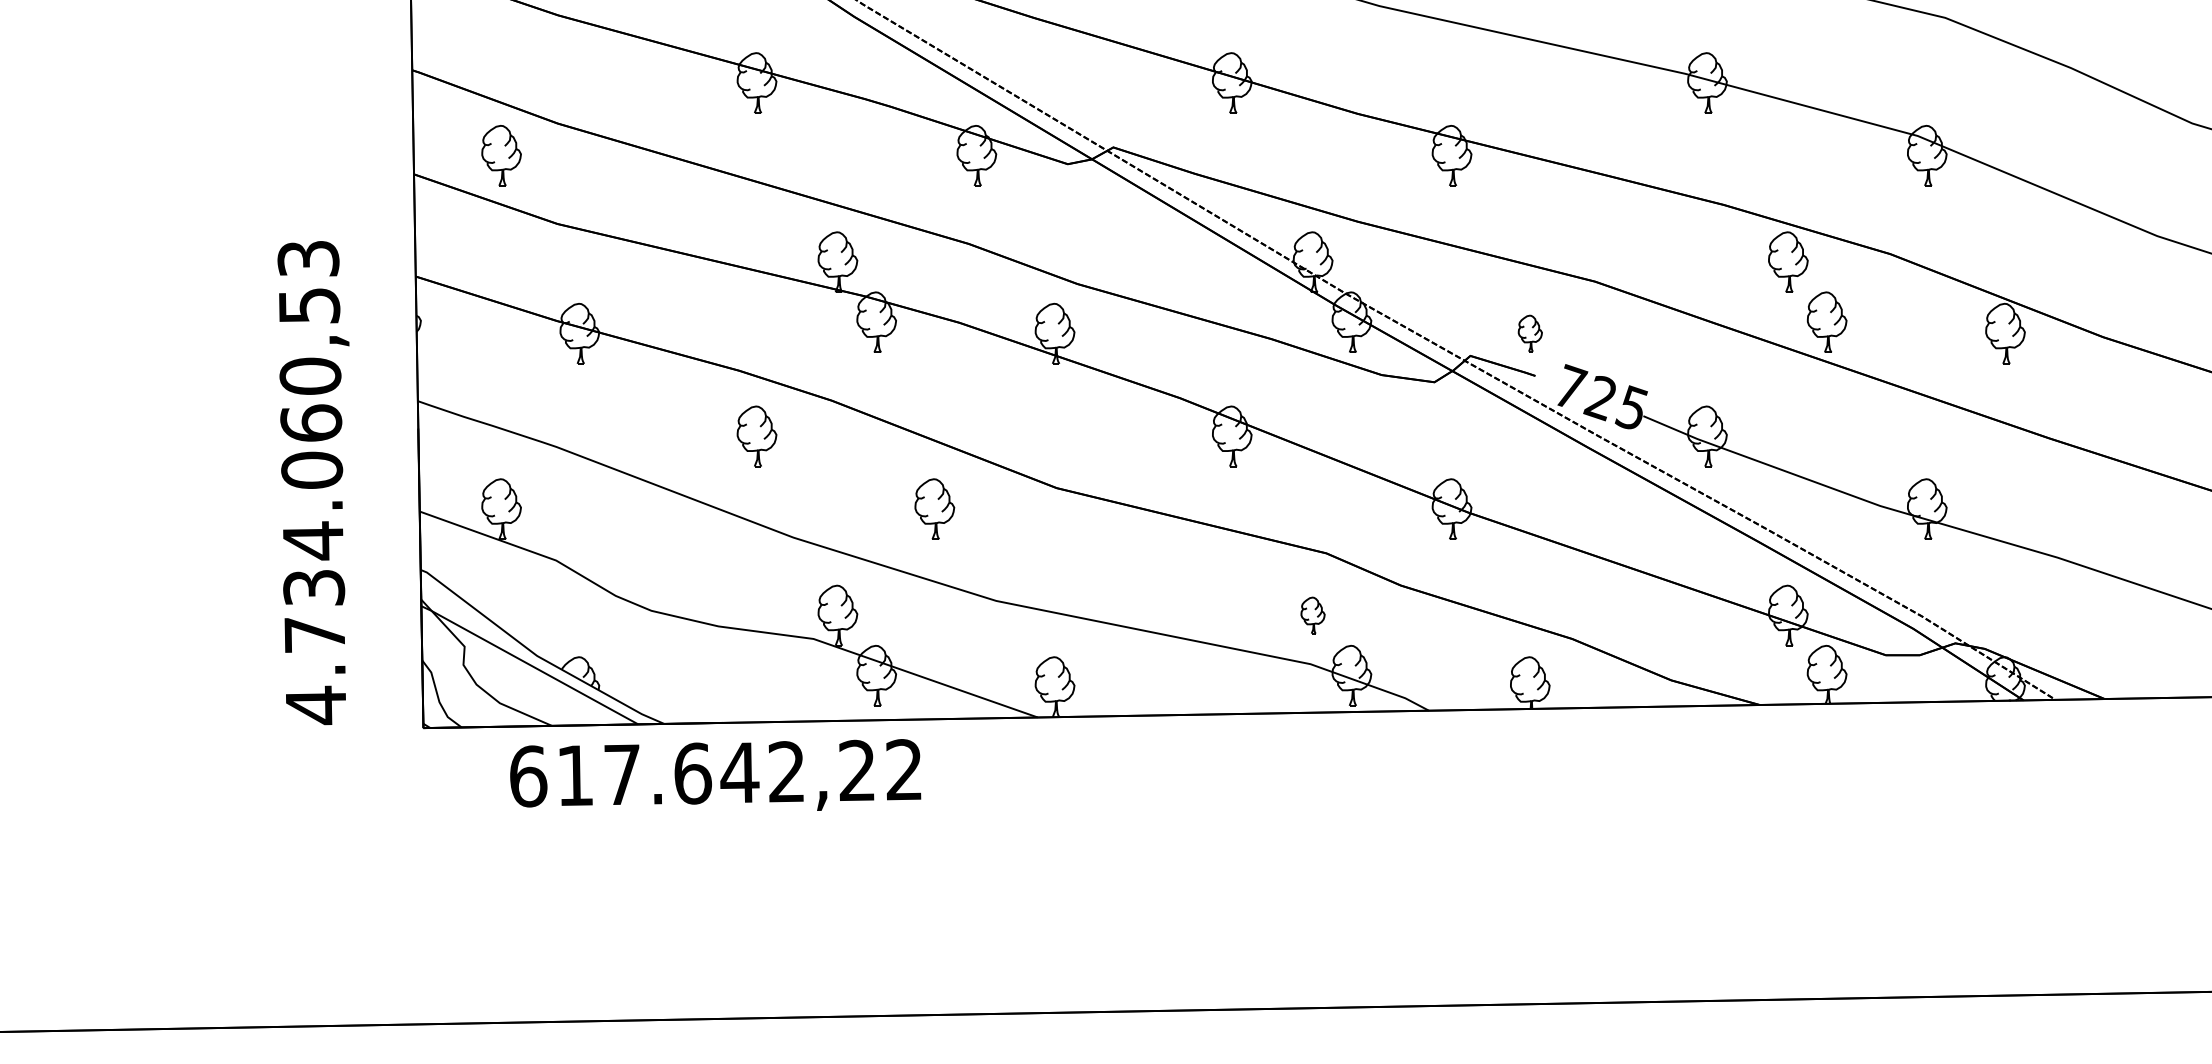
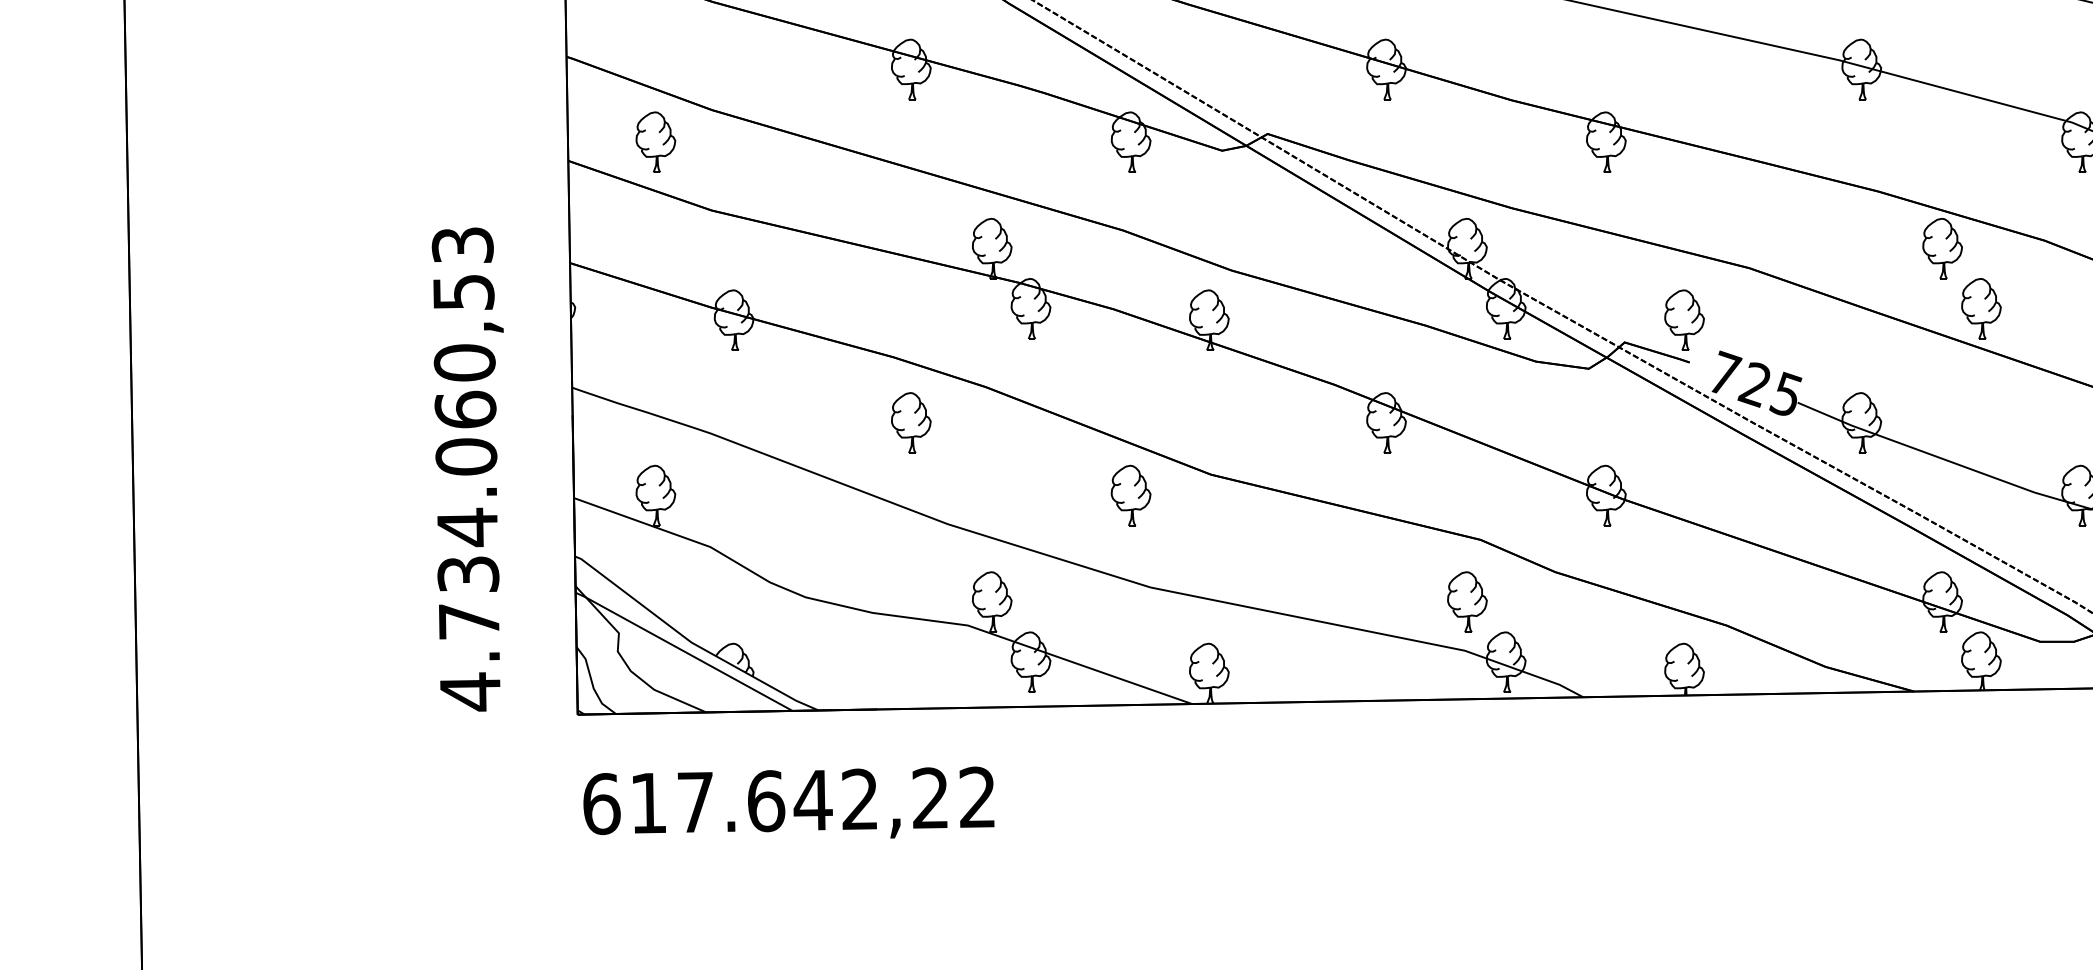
part: (1530, 333) -> (1684, 320), size x1.67
part: (934, 508) -> (1130, 495), moved
part: (1312, 615) -> (1466, 602), size x1.67
text: (715, 774) -> (788, 802), moved

